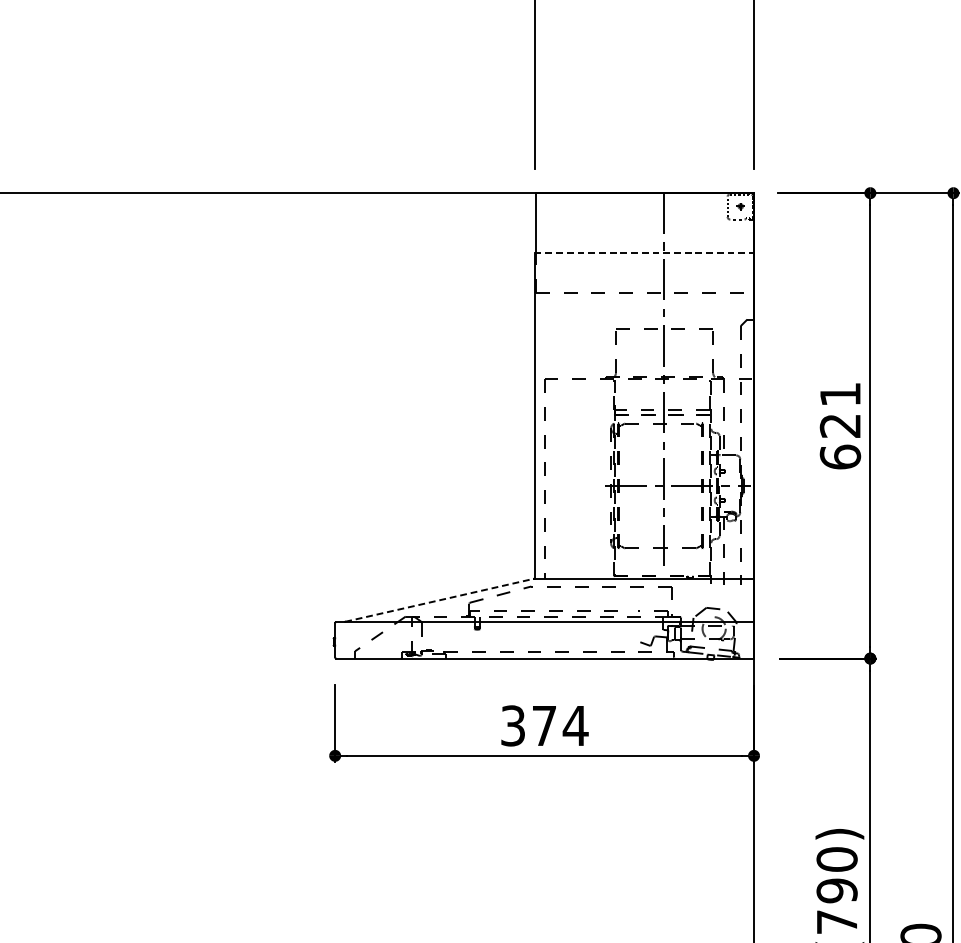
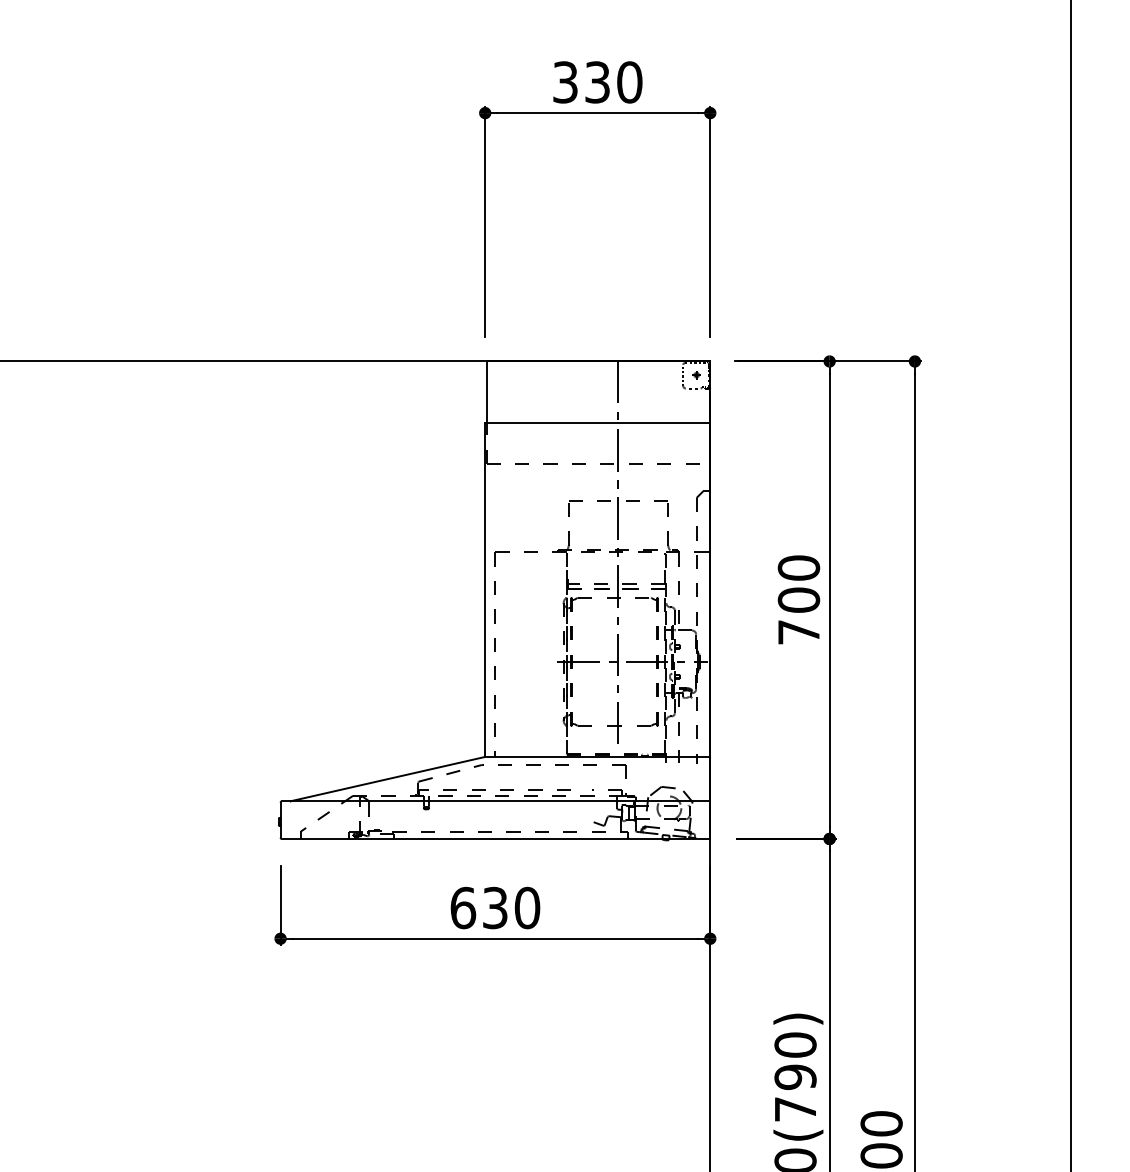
line: (644, 252) -> (597, 422), dashed -> solid
text: (839, 425) -> (798, 599), 621 -> 700
line: (440, 600) -> (388, 779), dashed -> solid
text: (544, 725) -> (495, 907), 374 -> 630

